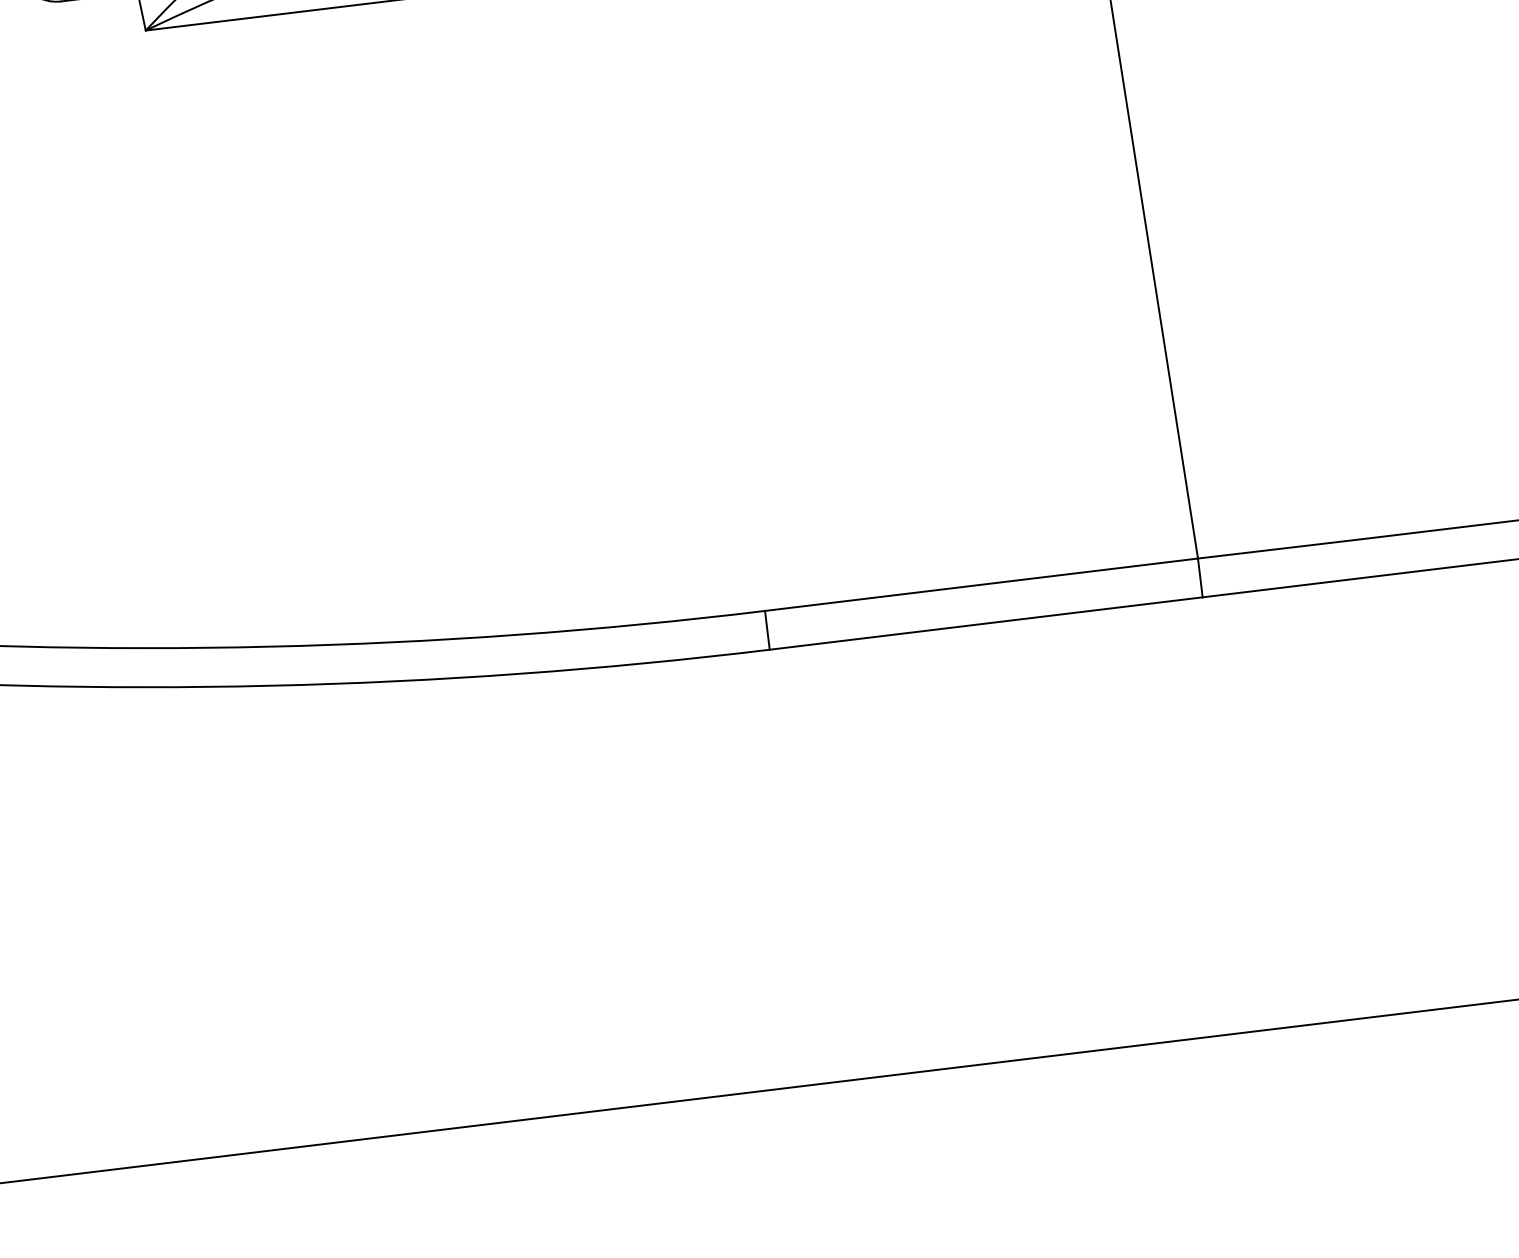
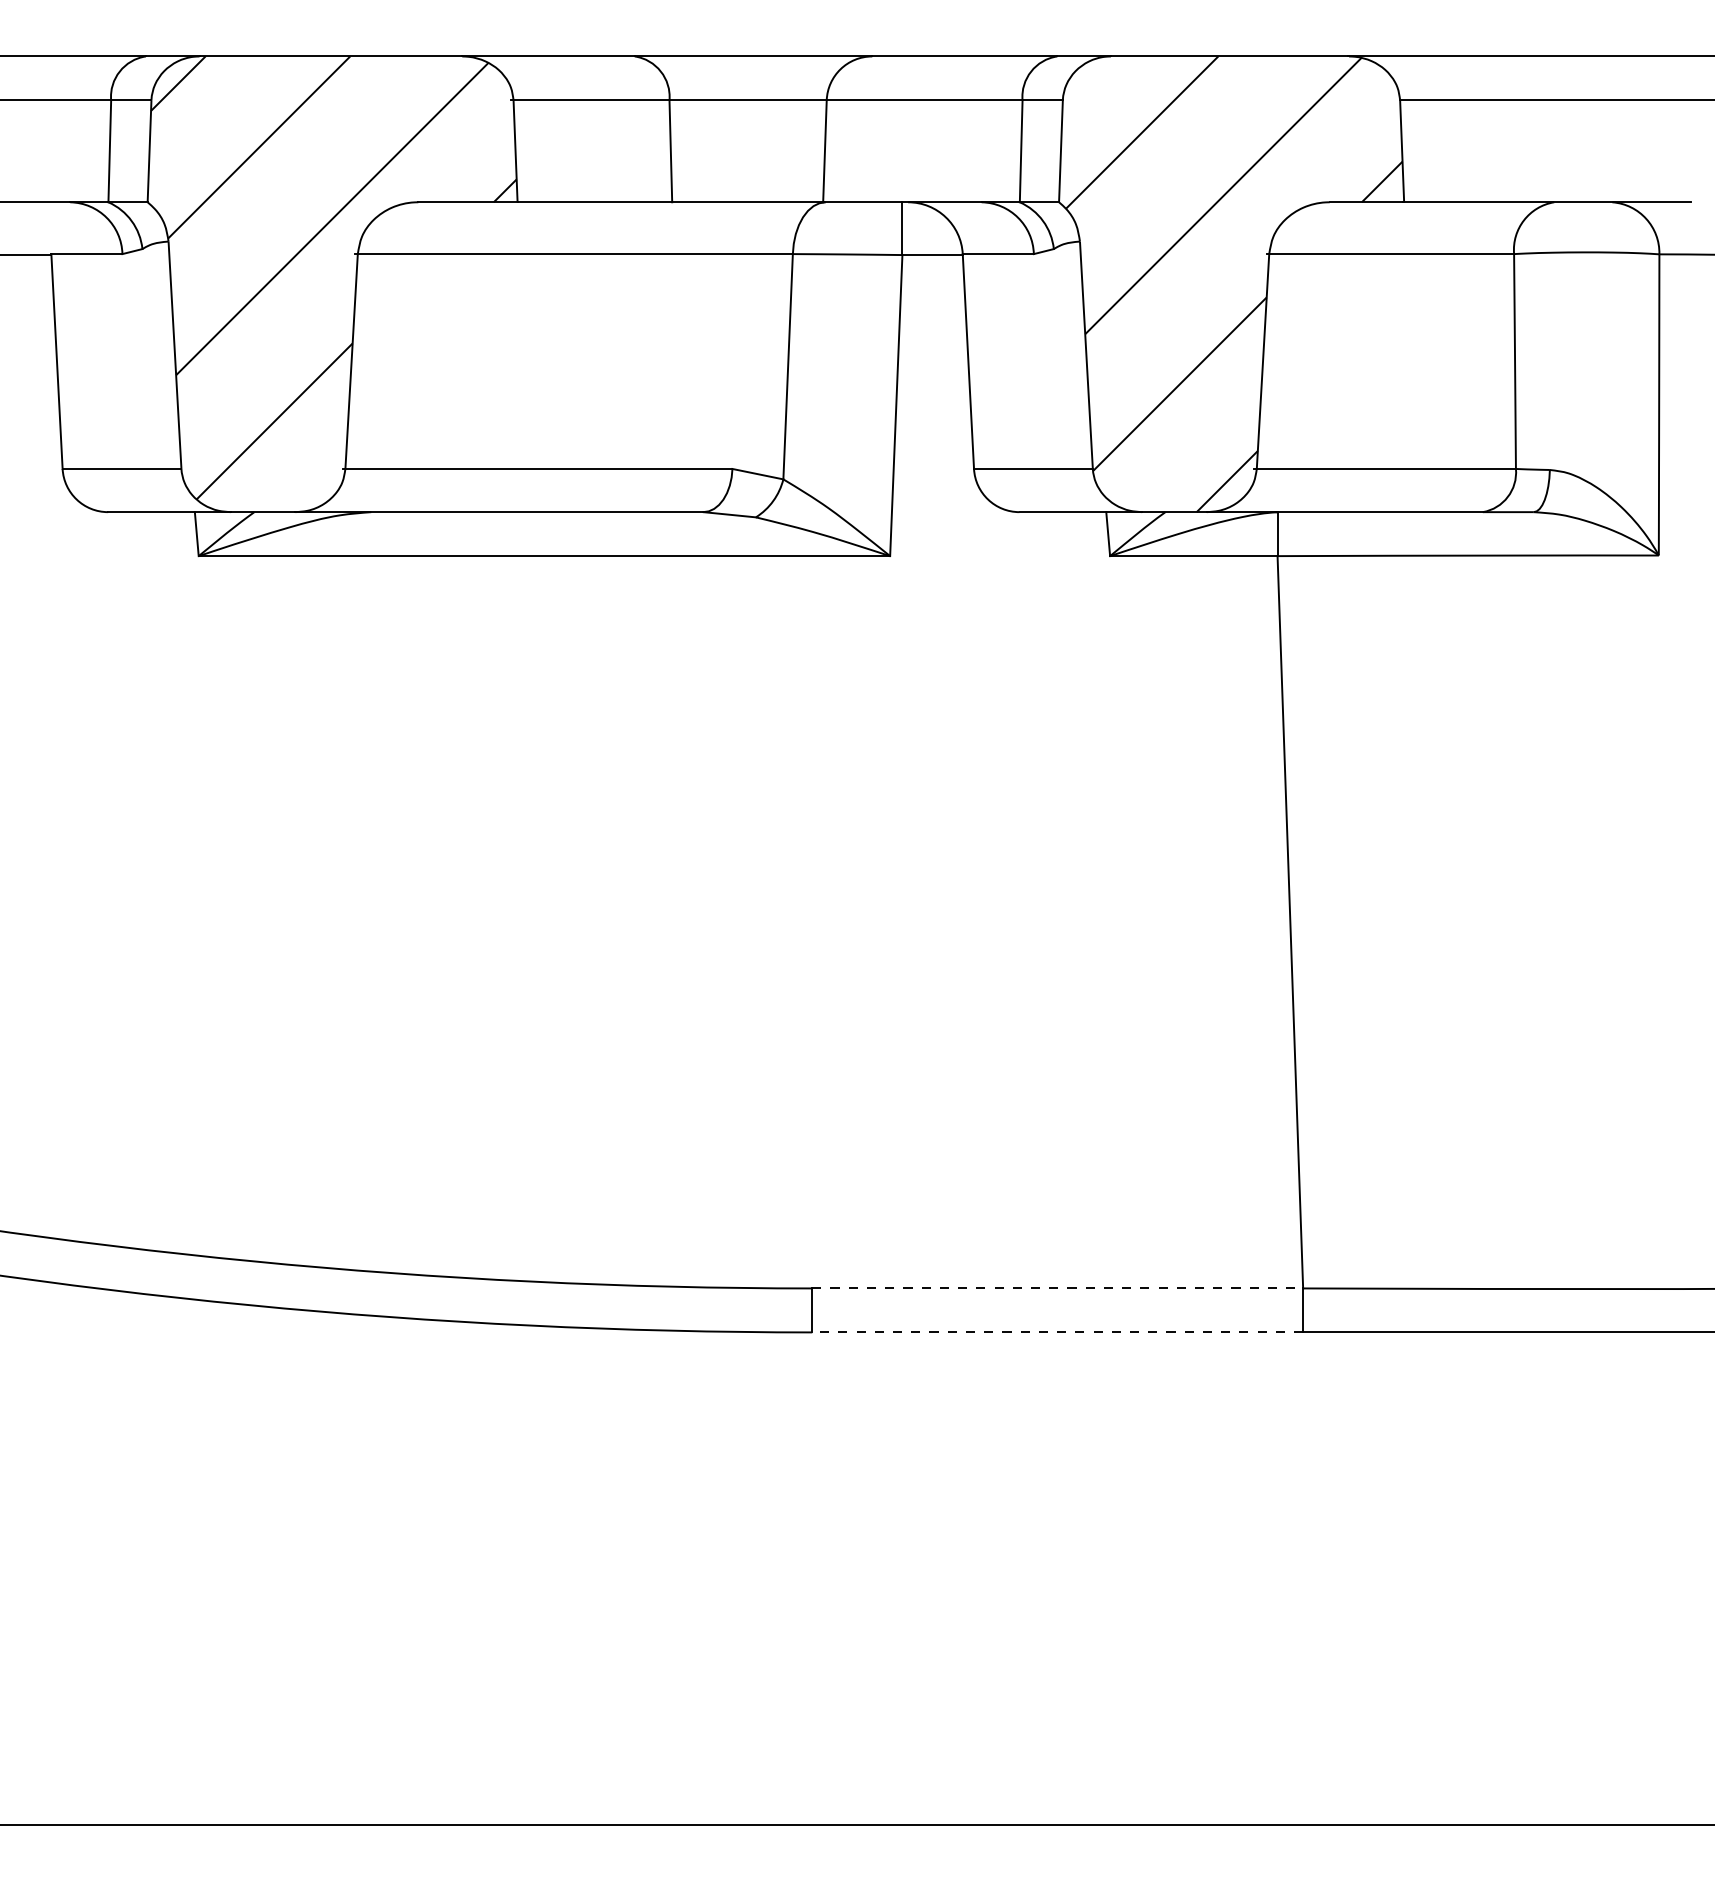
line: (982, 584) -> (1058, 1288), solid -> dashed
line: (986, 623) -> (1057, 1332), solid -> dashed

